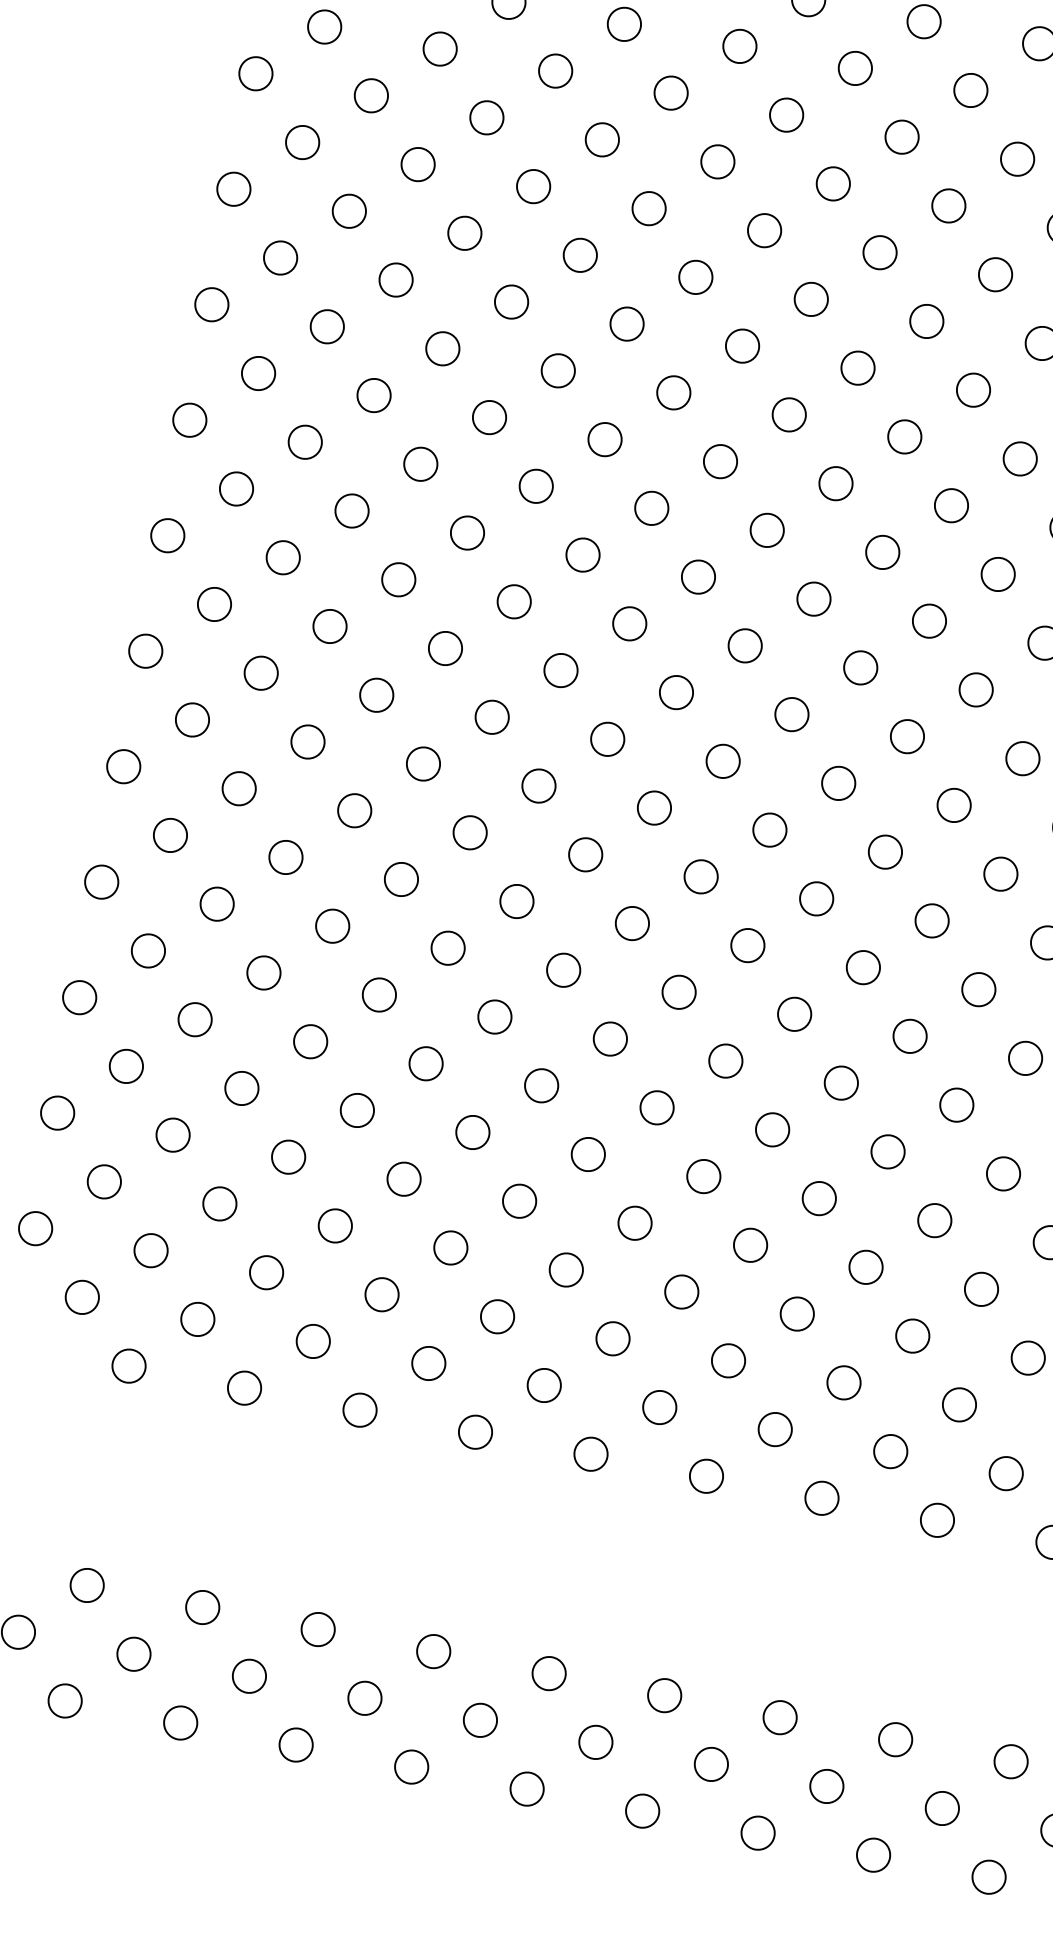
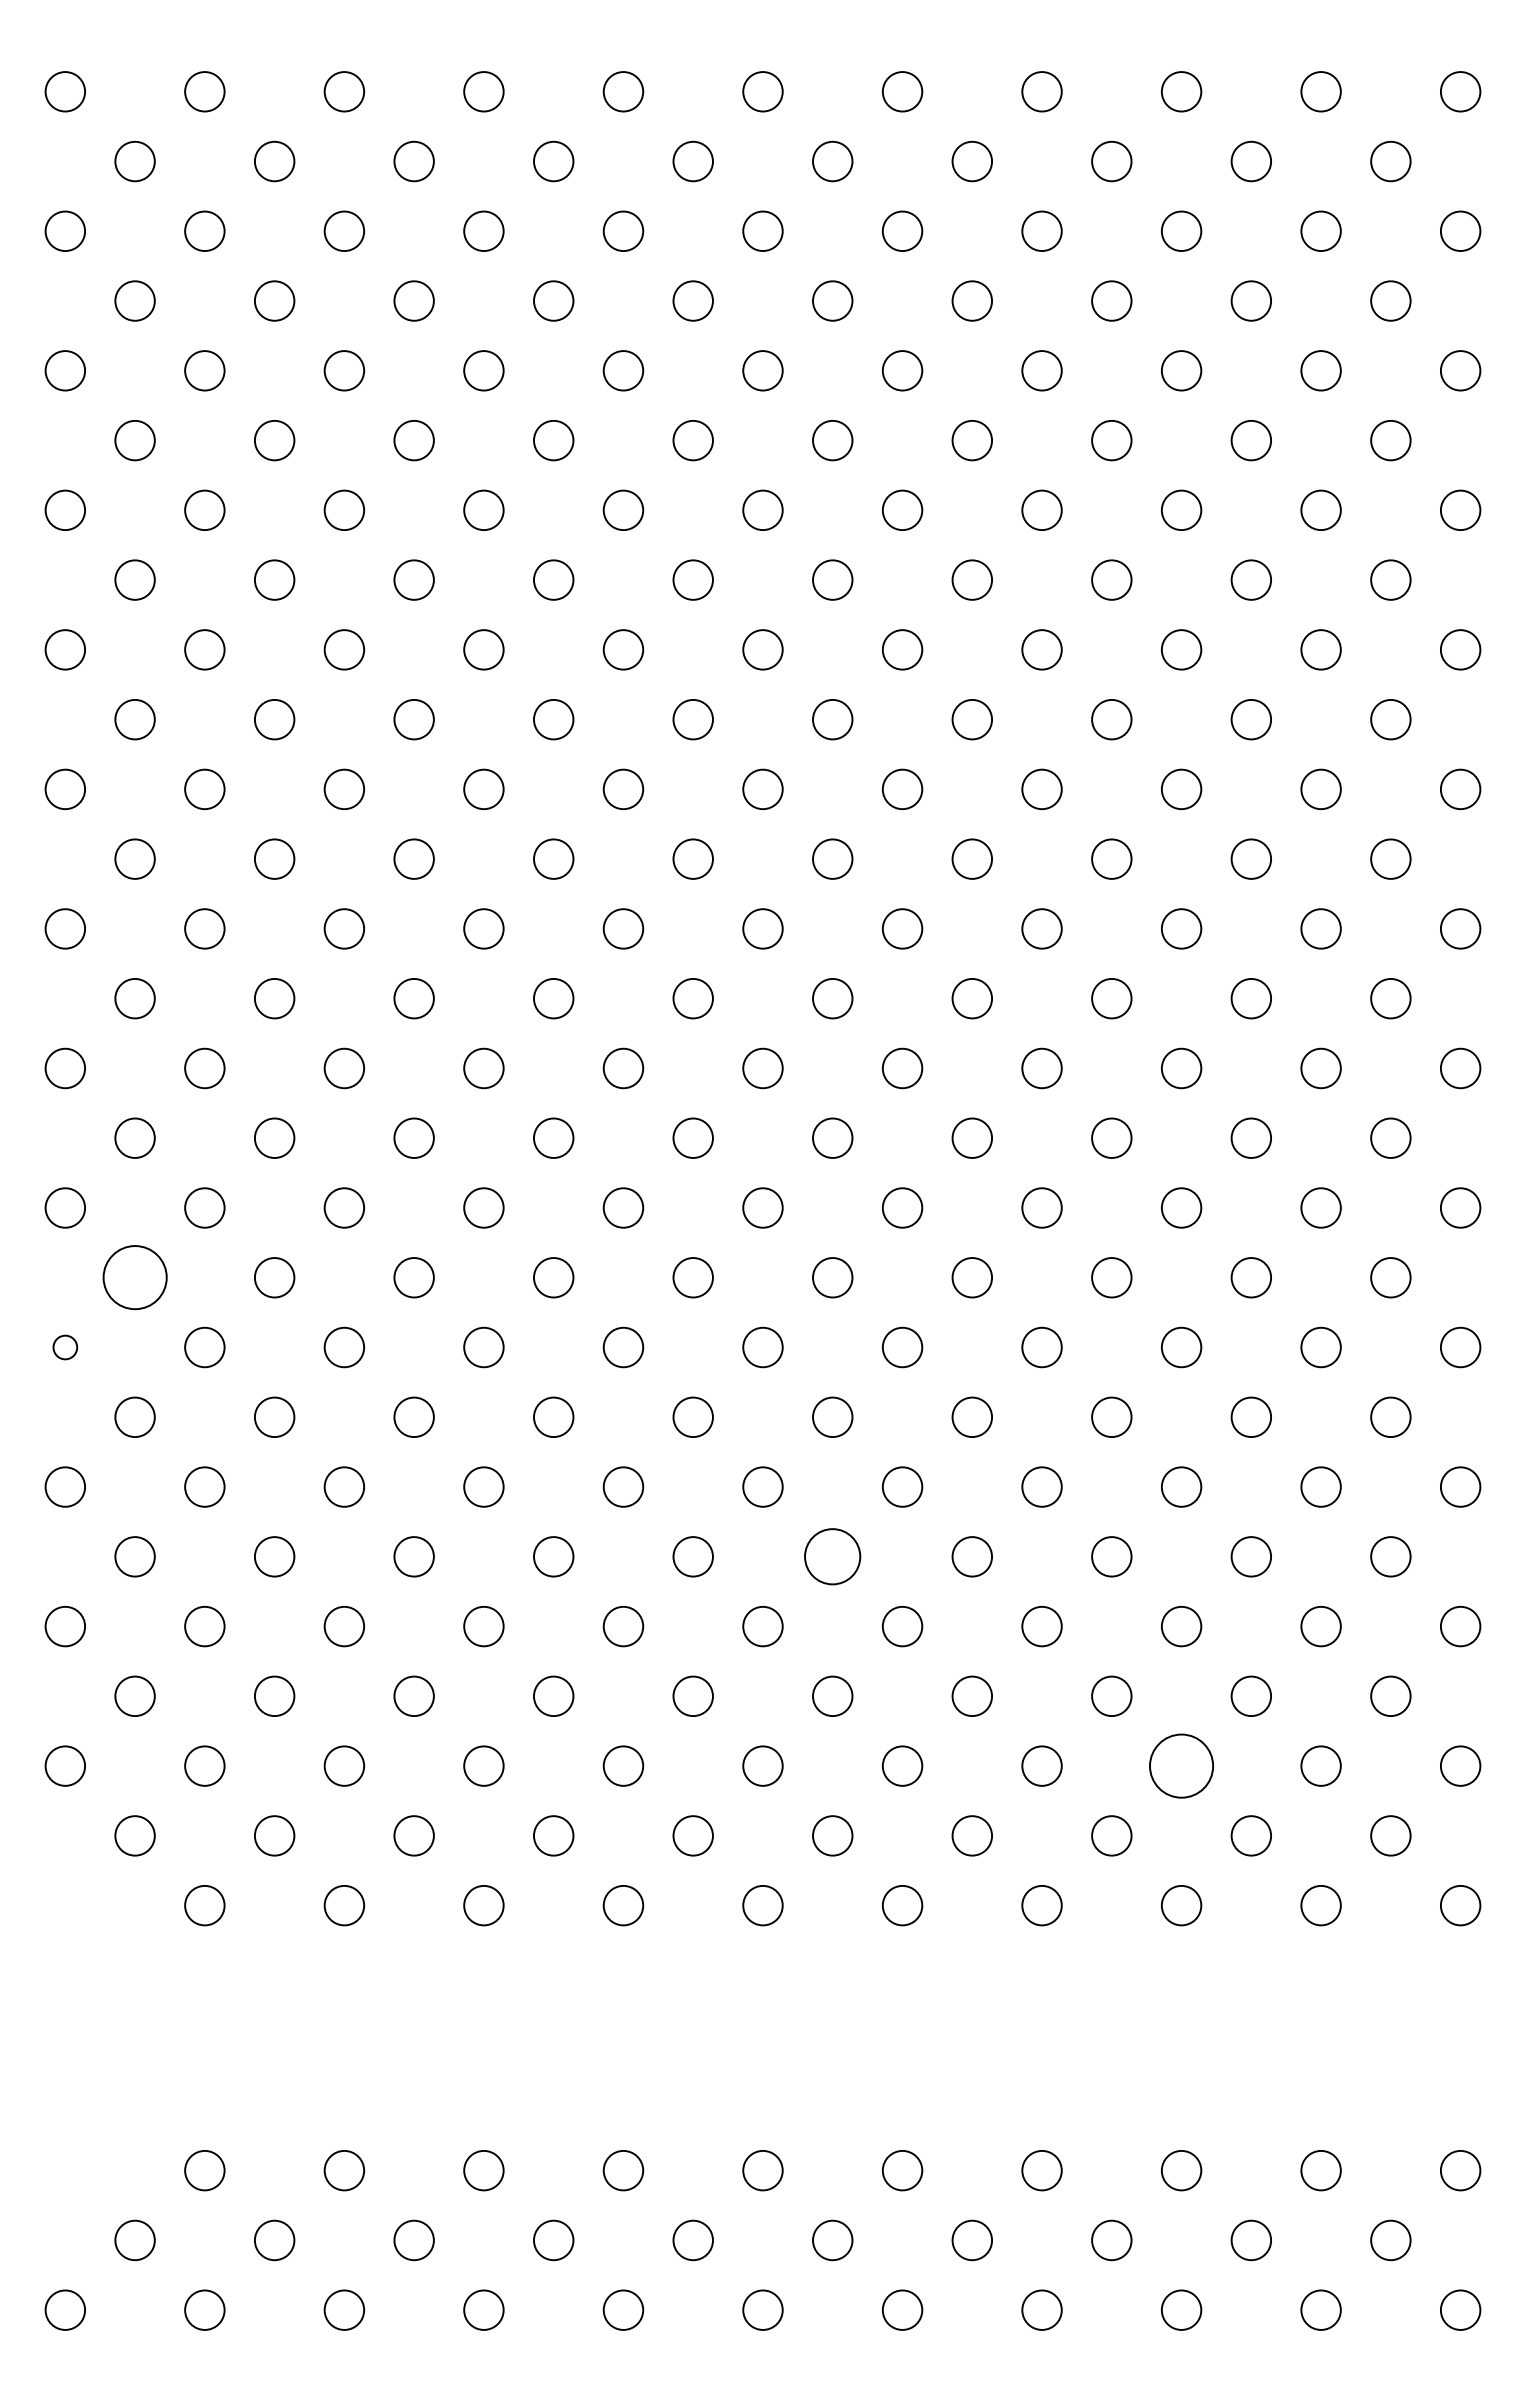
circle: (170, 835) -> (134, 1277), size x1.6
circle: (101, 882) -> (65, 1347), size x0.6
circle: (703, 1176) -> (832, 1556), size x1.4
circle: (959, 1404) -> (1181, 1765), size x1.6

